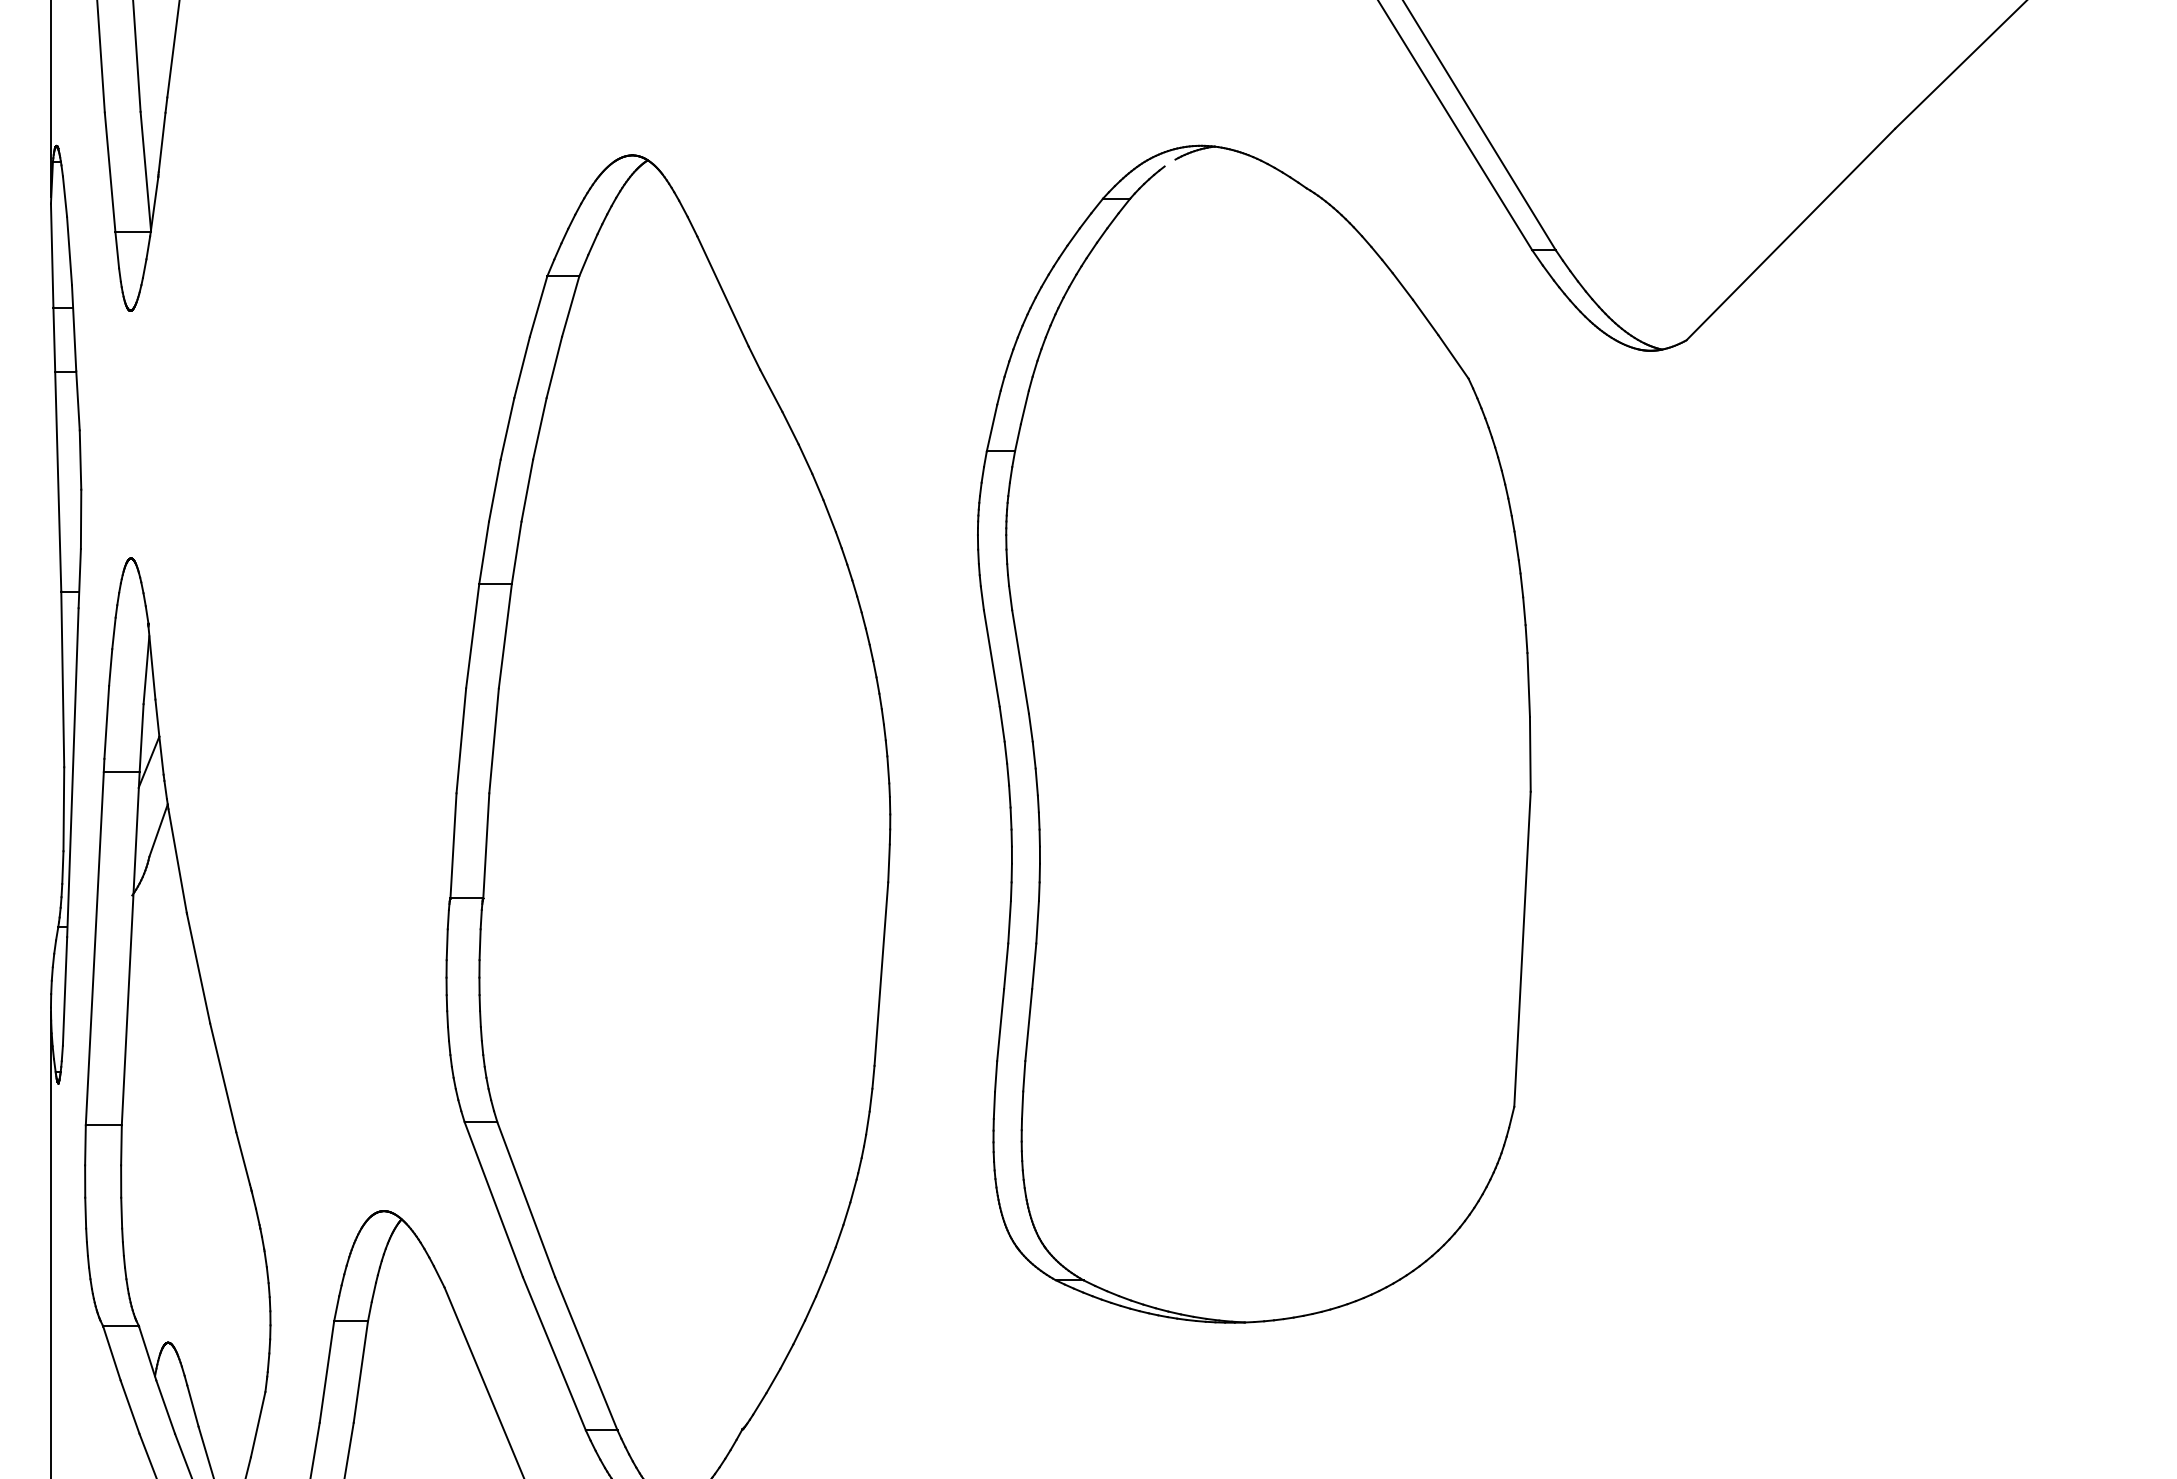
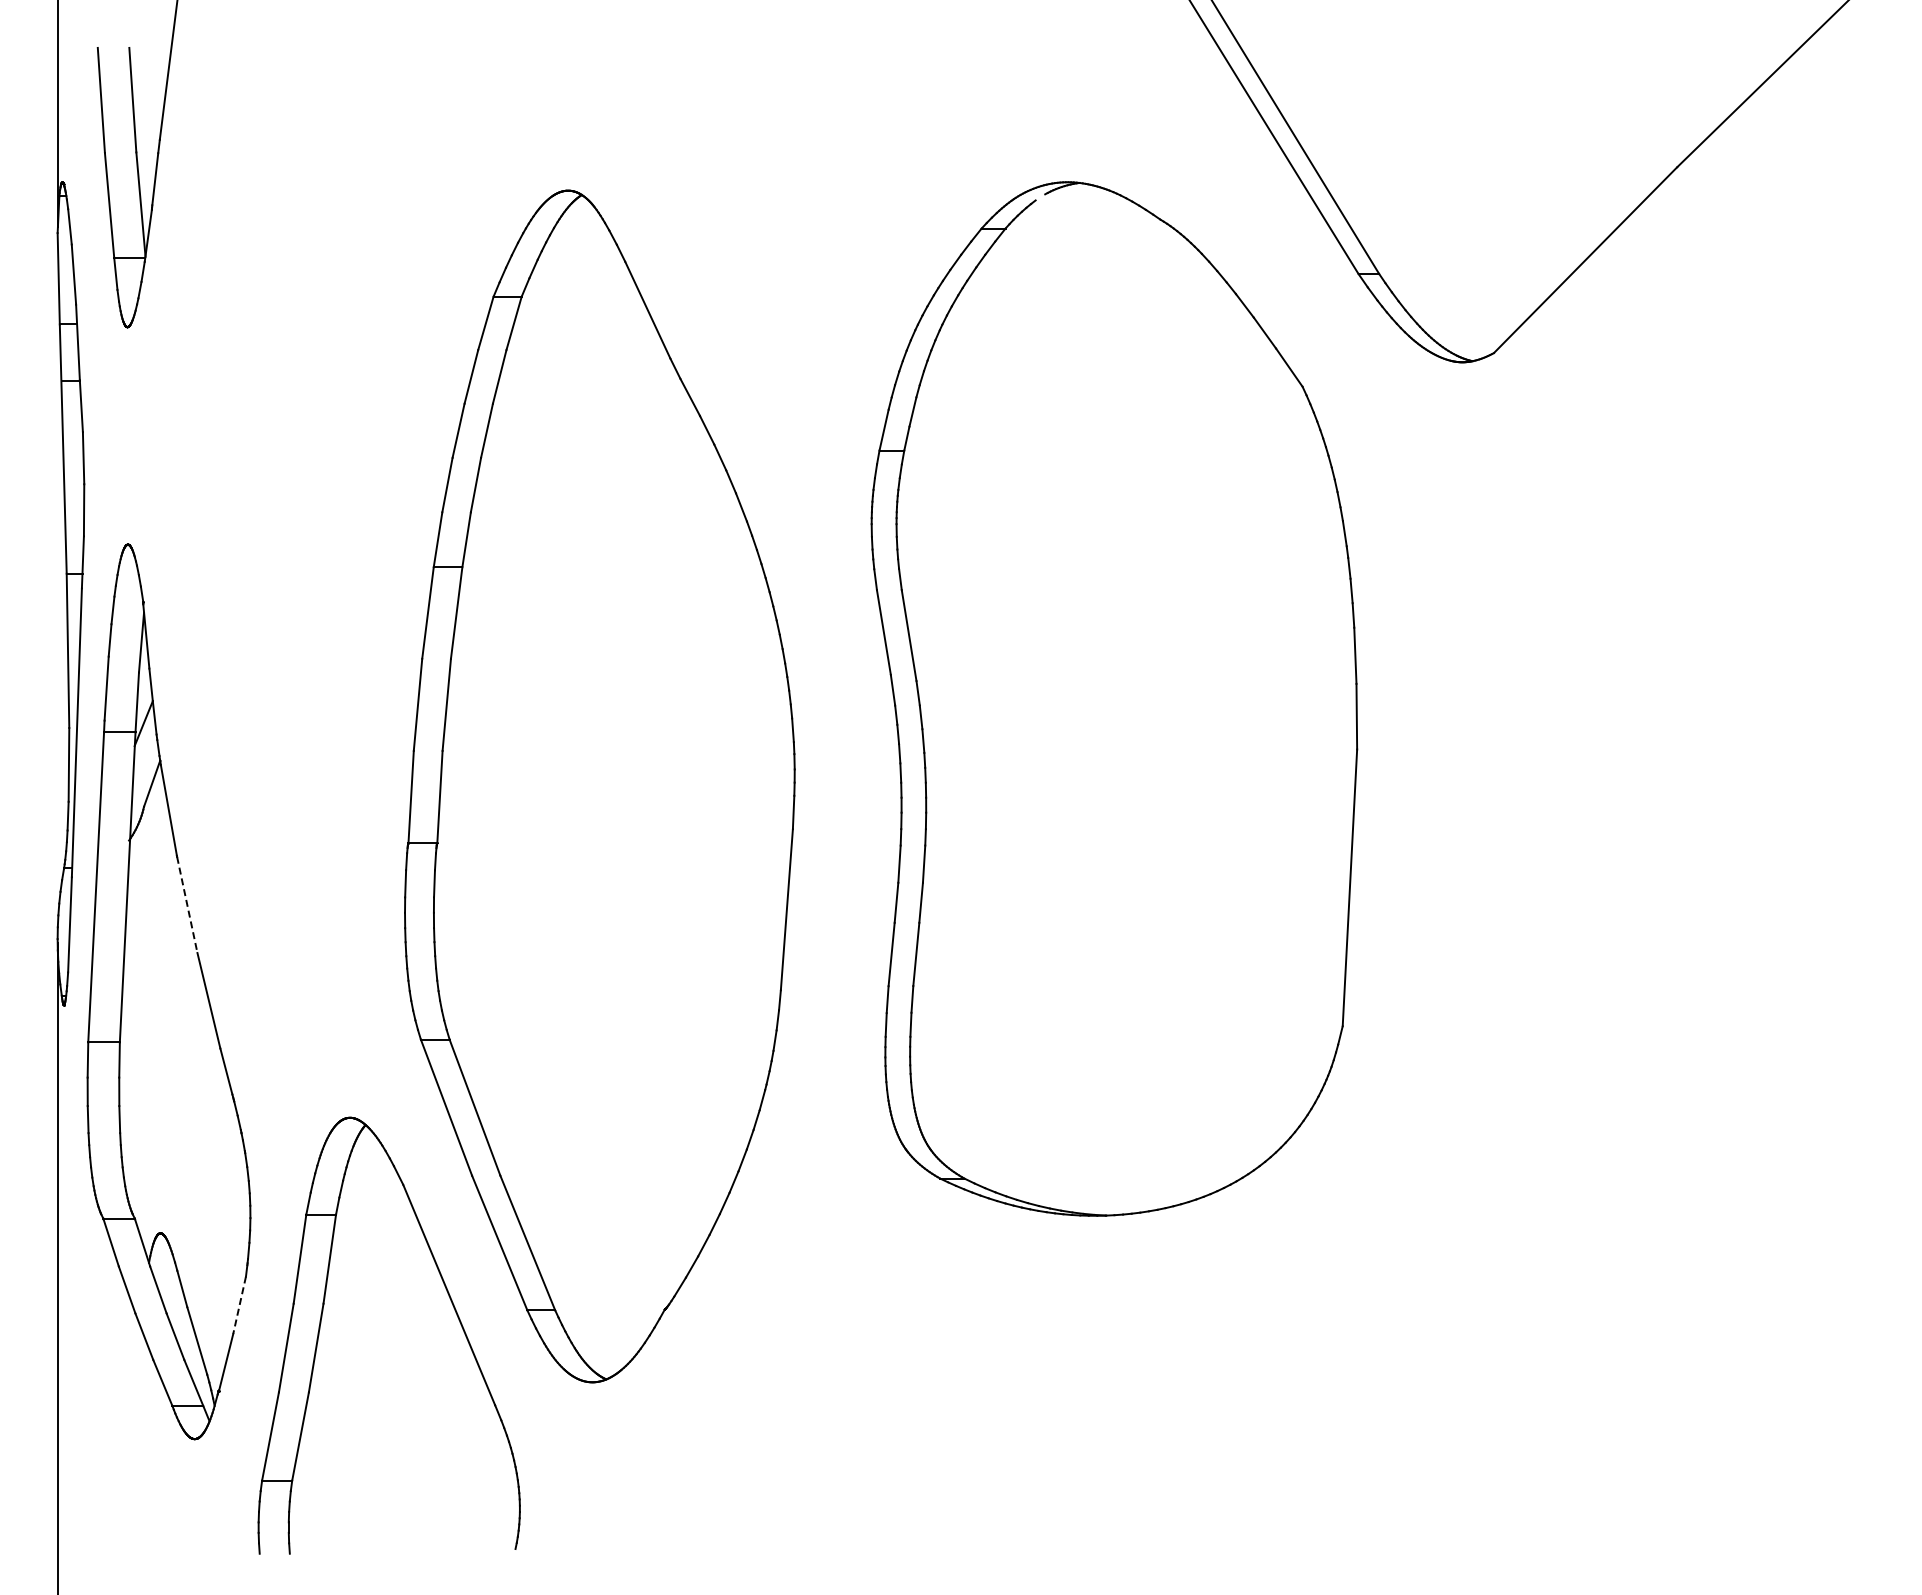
line: (198, 969) -> (187, 905), solid -> dashed
line: (258, 1424) -> (239, 1305), solid -> dashed

